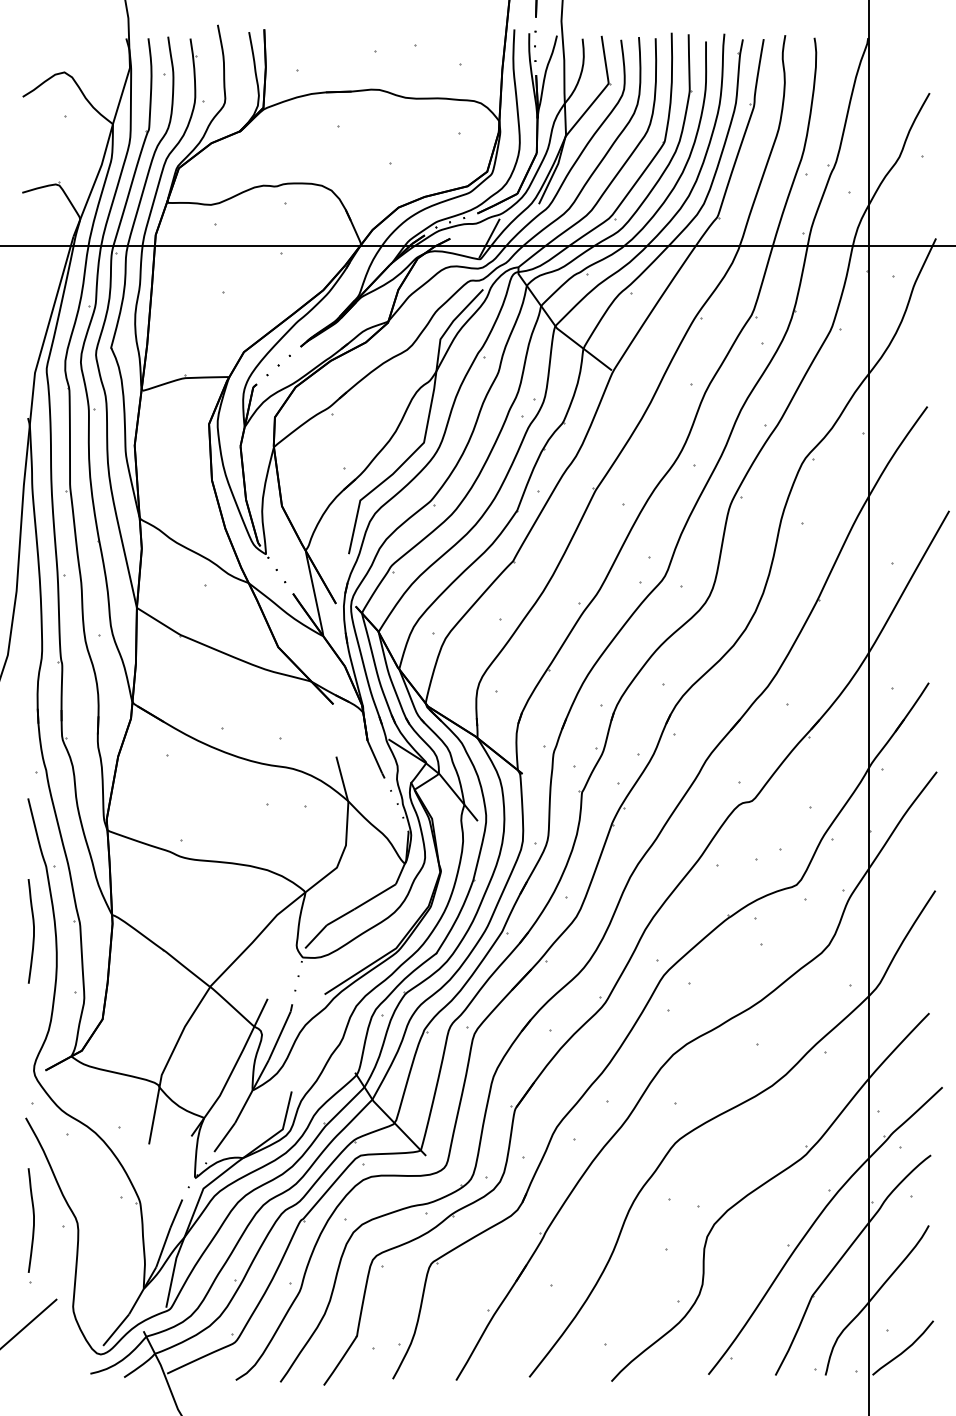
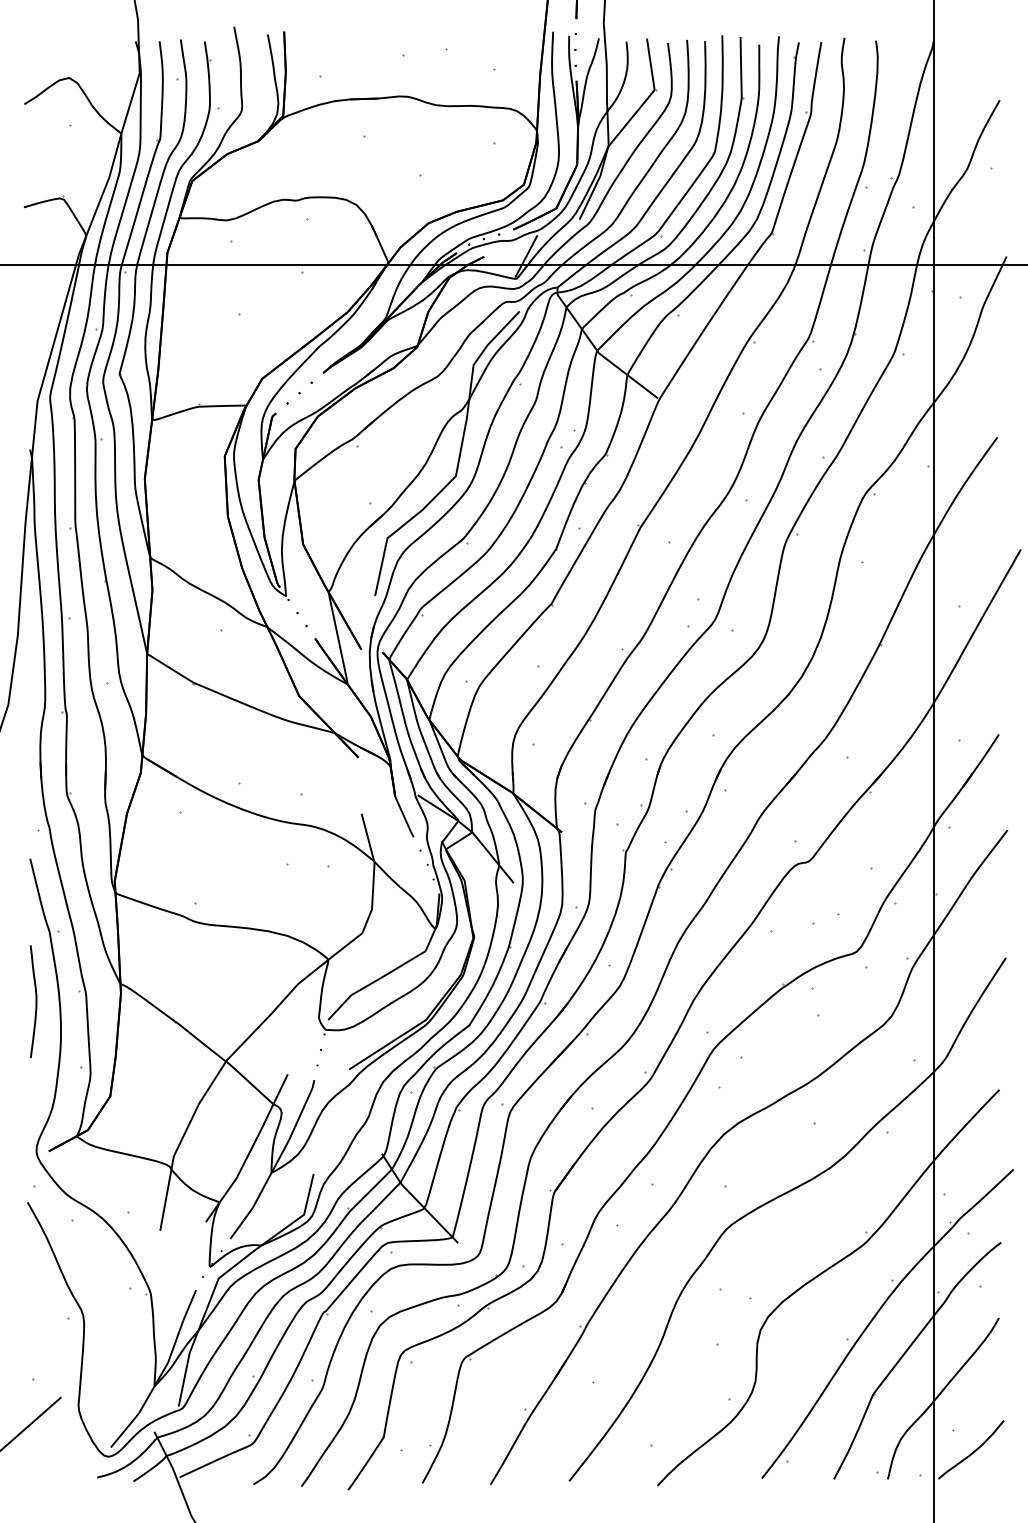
curve: (33, 1220) -> (35, 1312), removed

